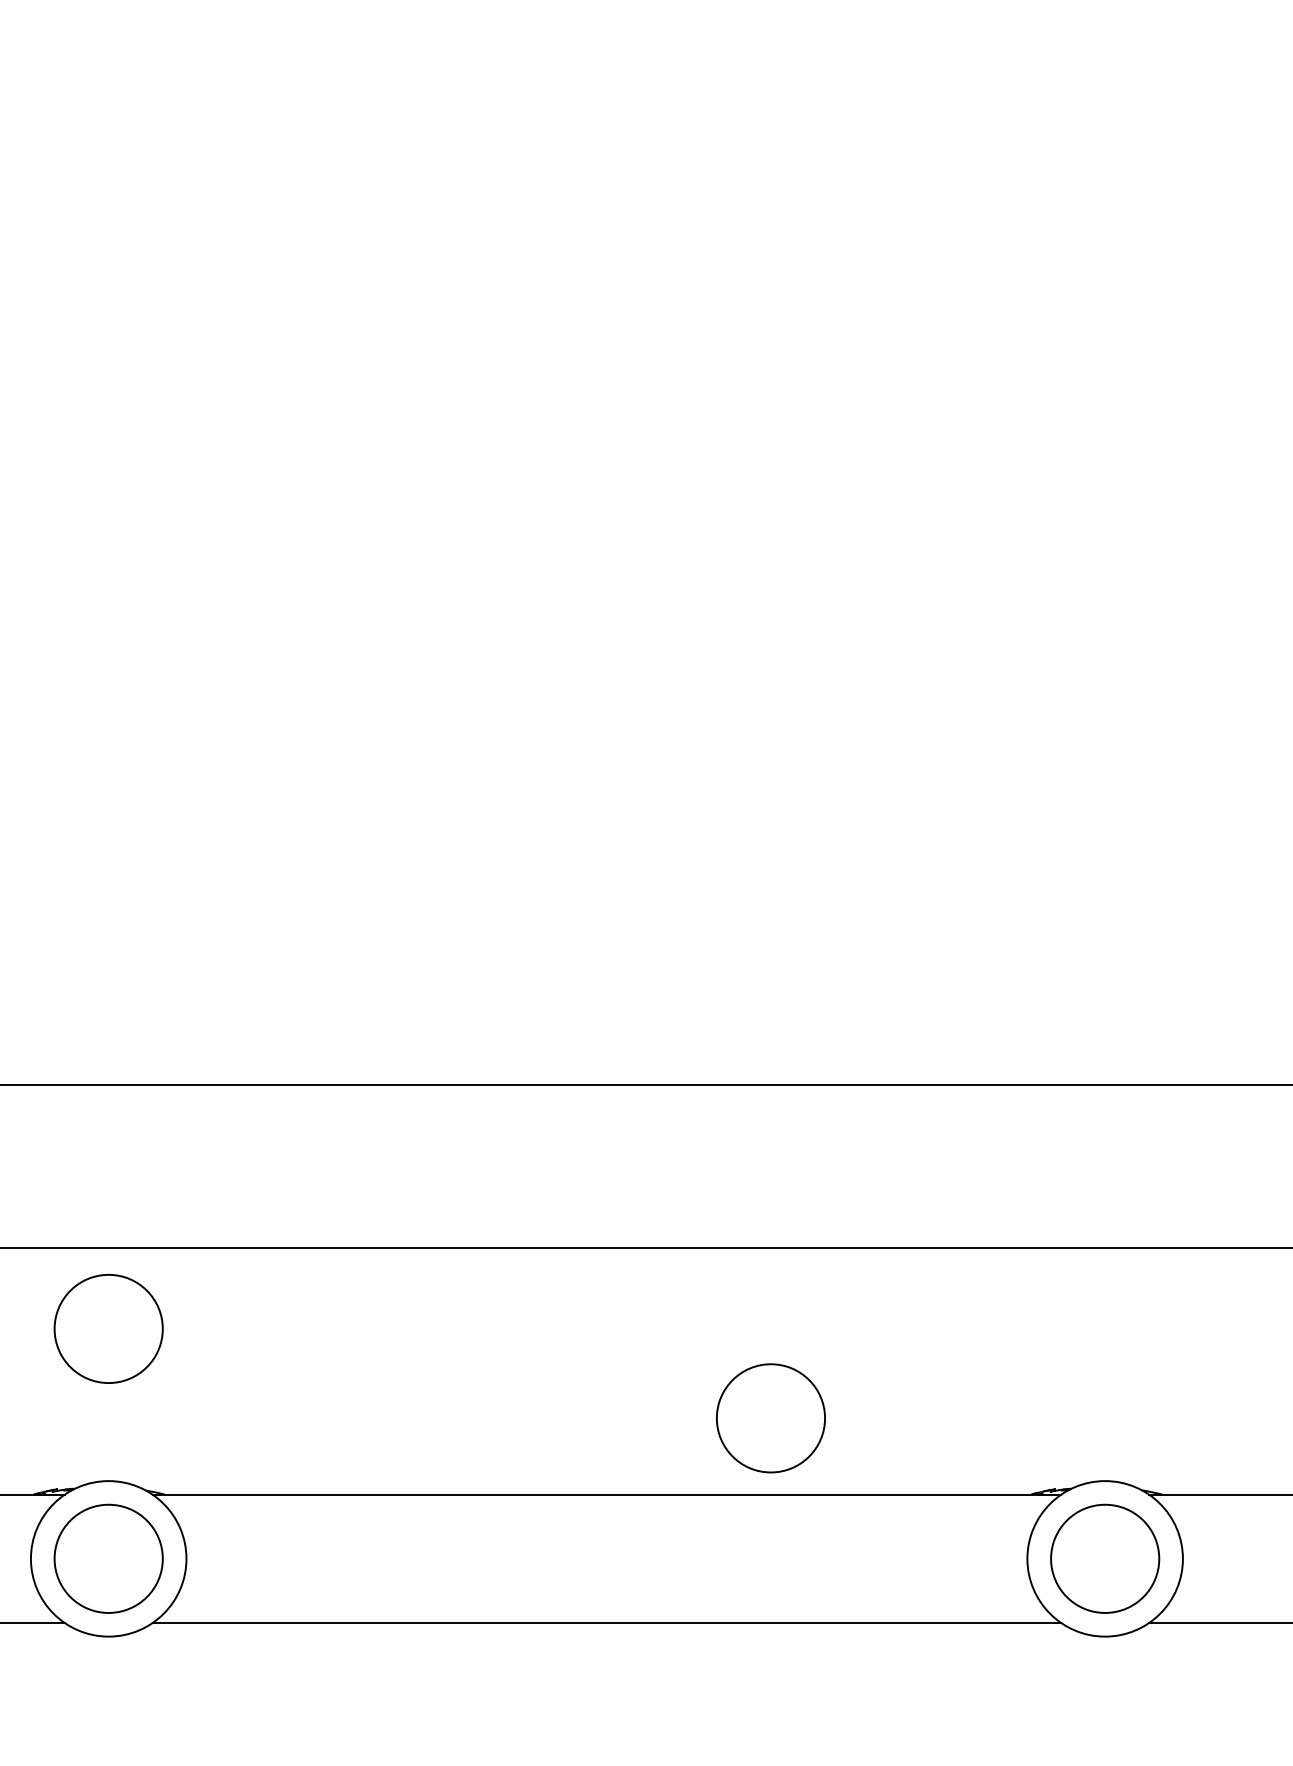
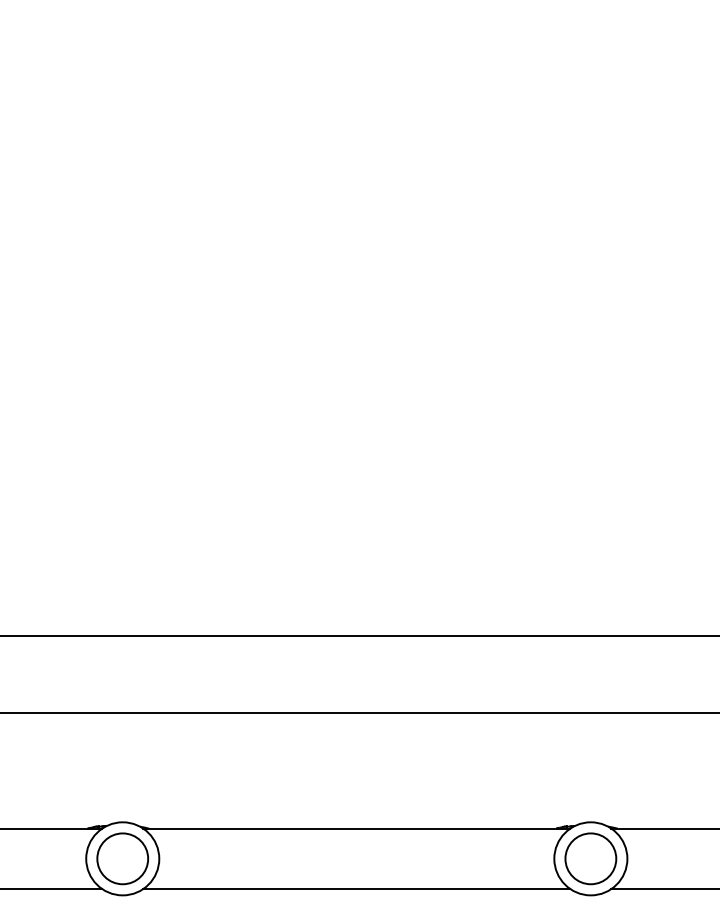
circle: (108, 1328) -> (122, 750), removed
circle: (770, 1417) -> (433, 792), removed

